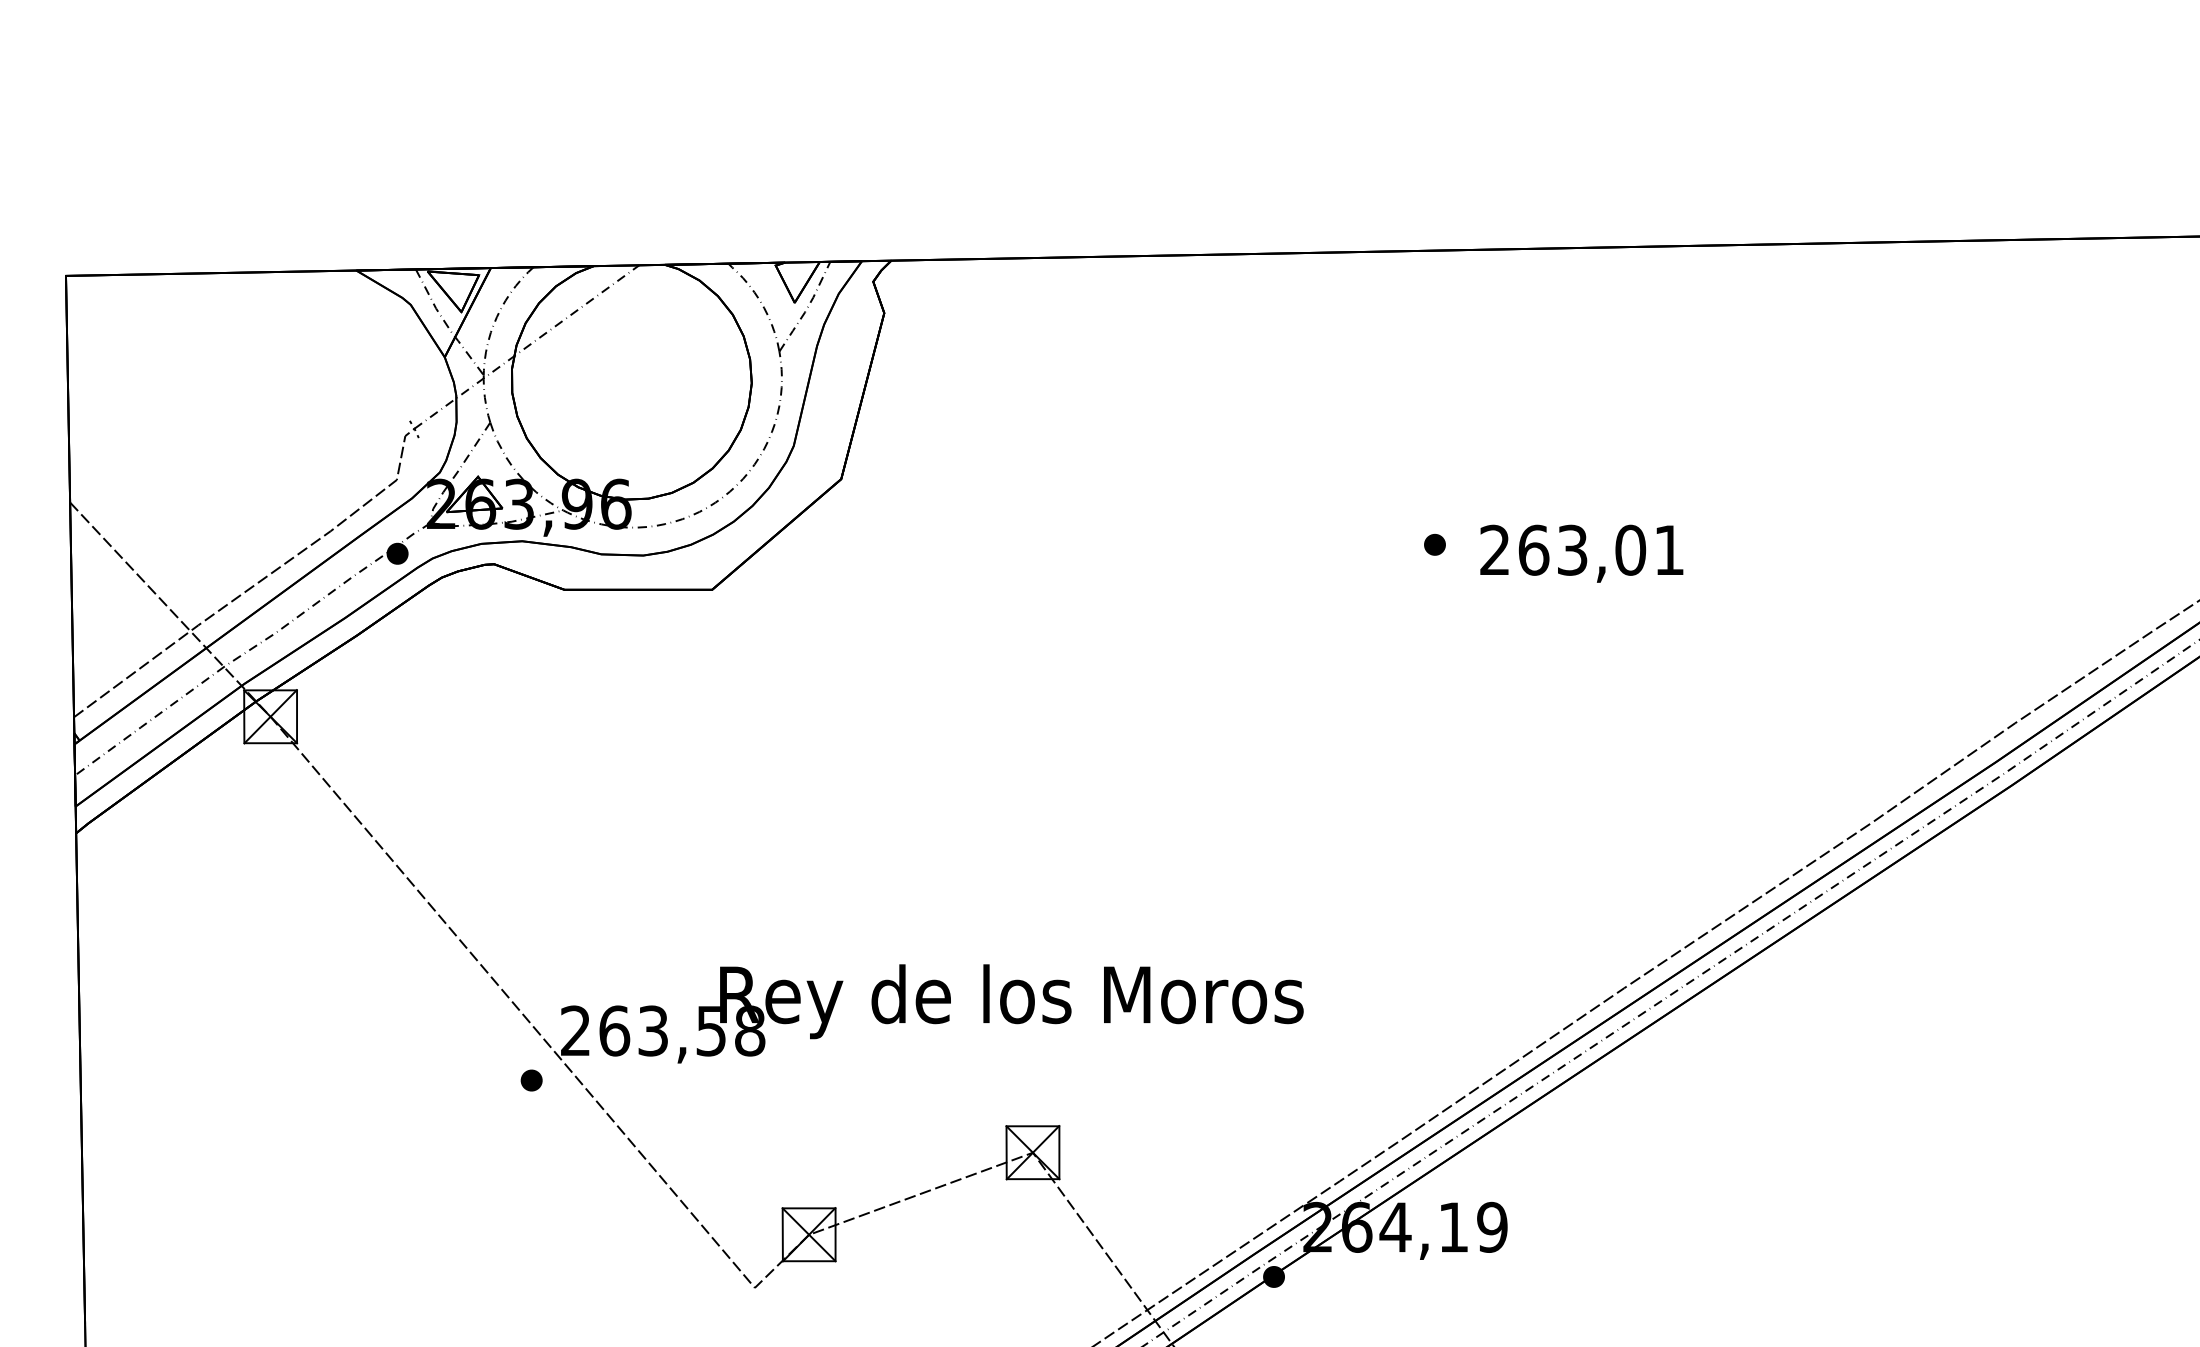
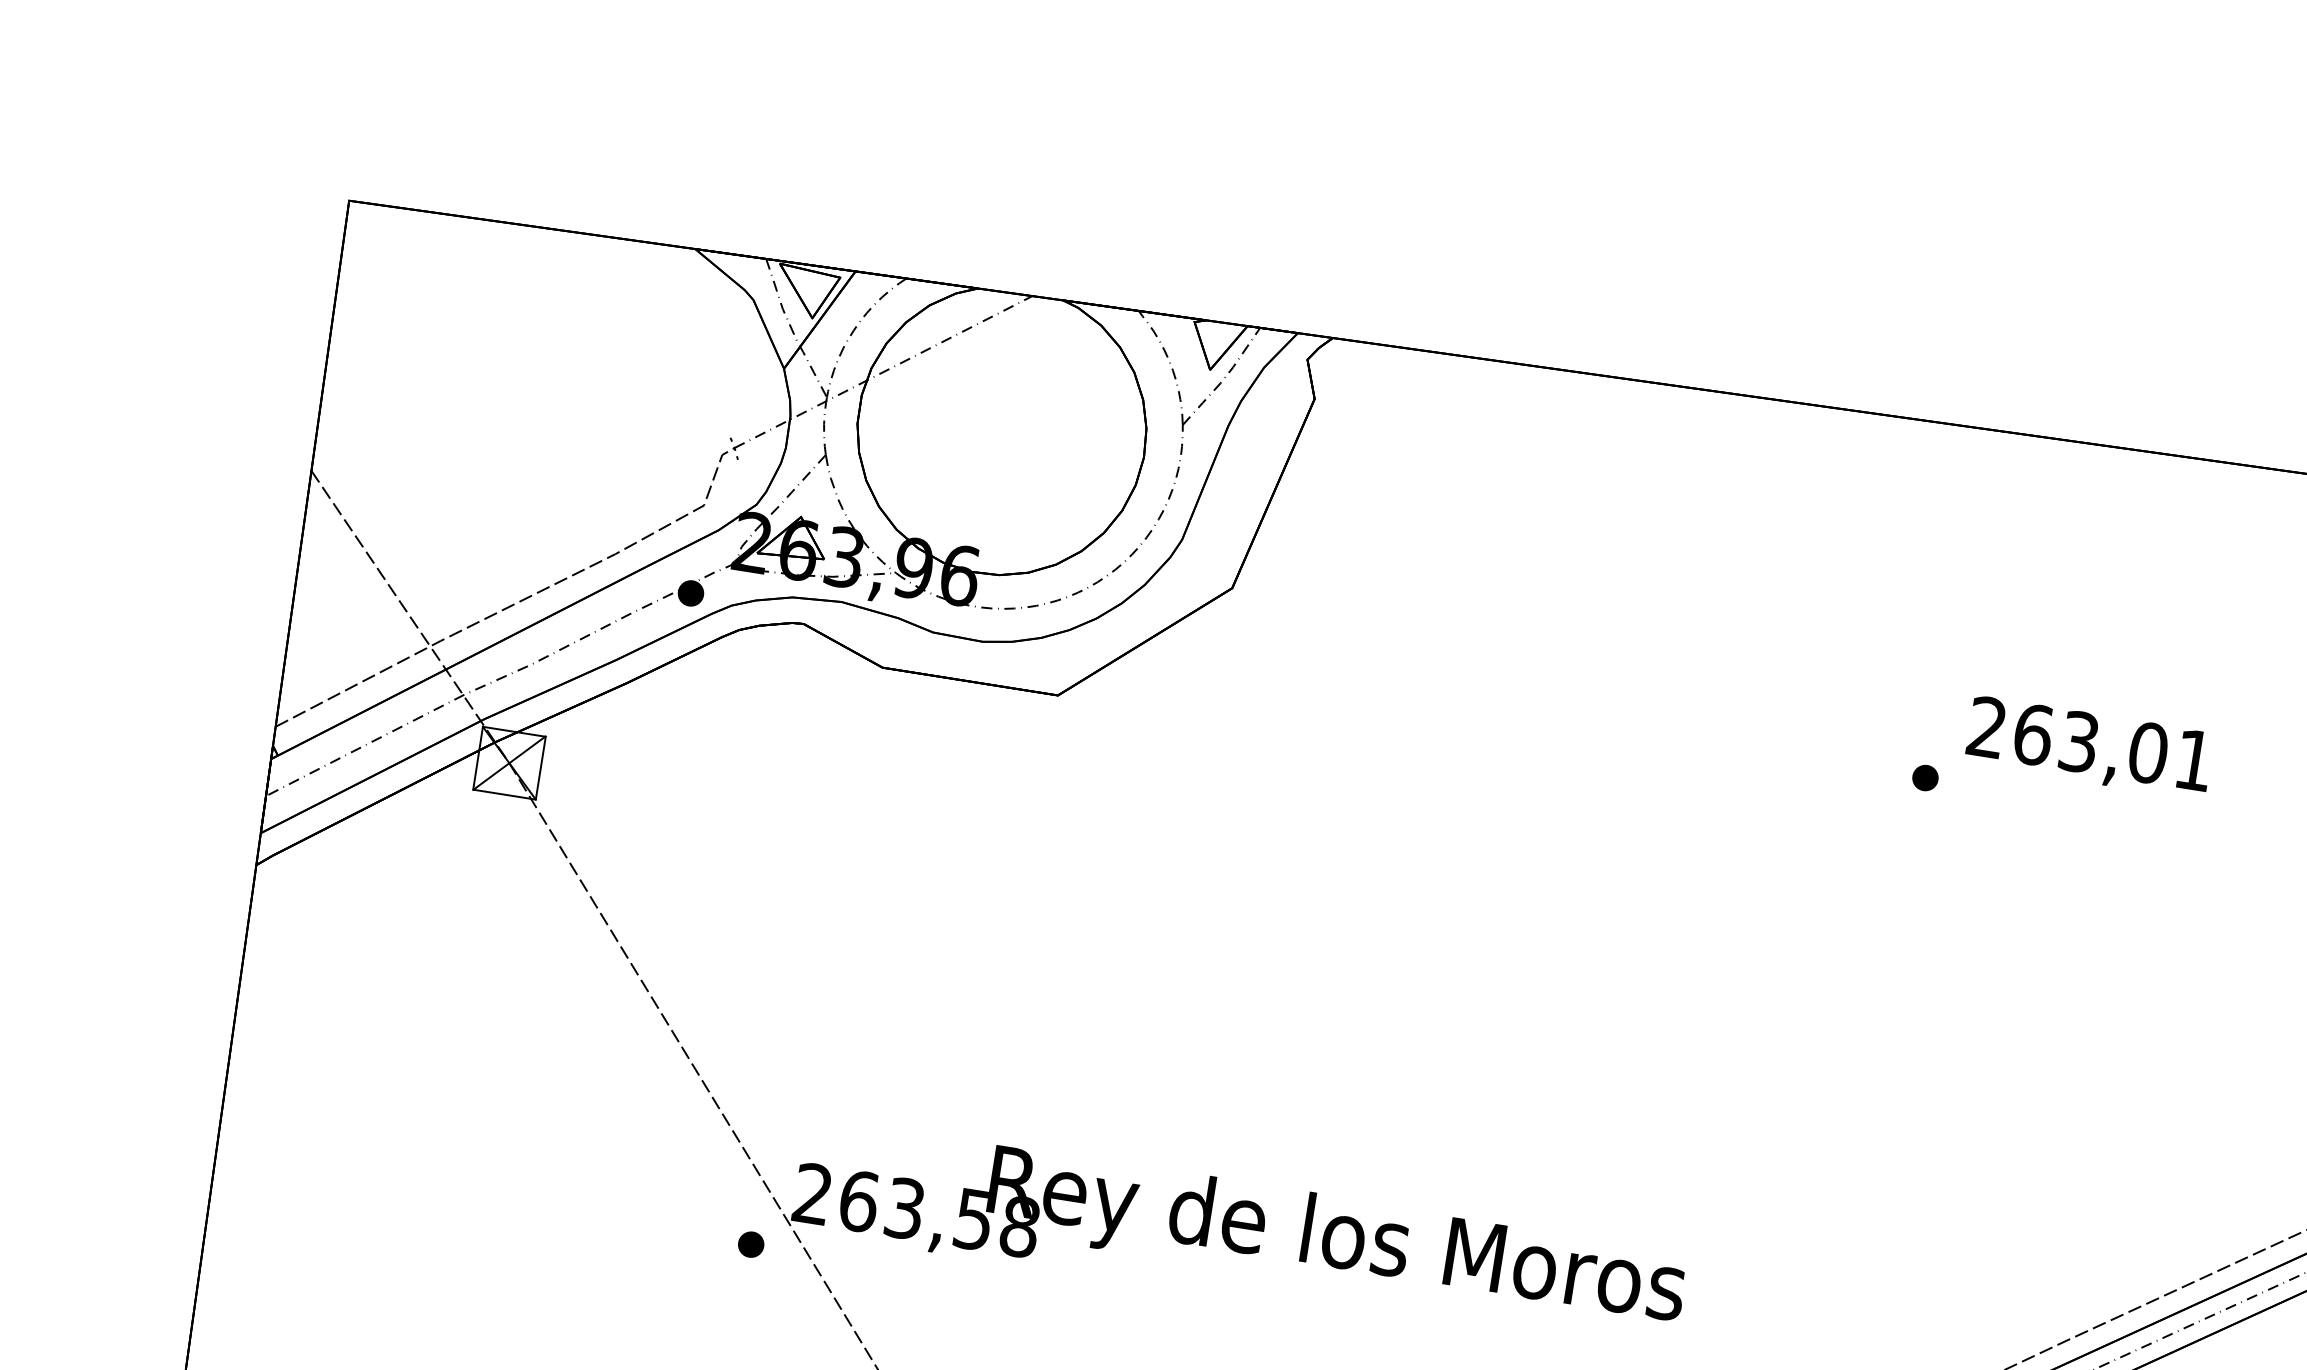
text: (1581, 553) -> (2089, 747), moved

